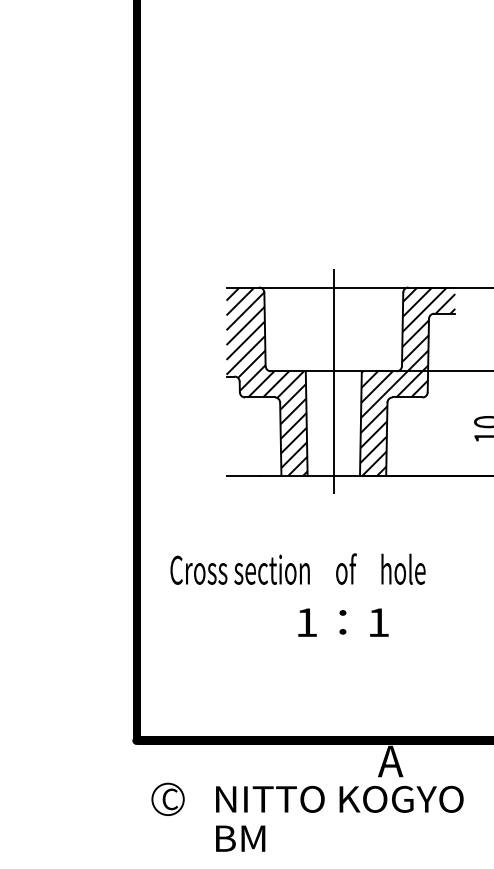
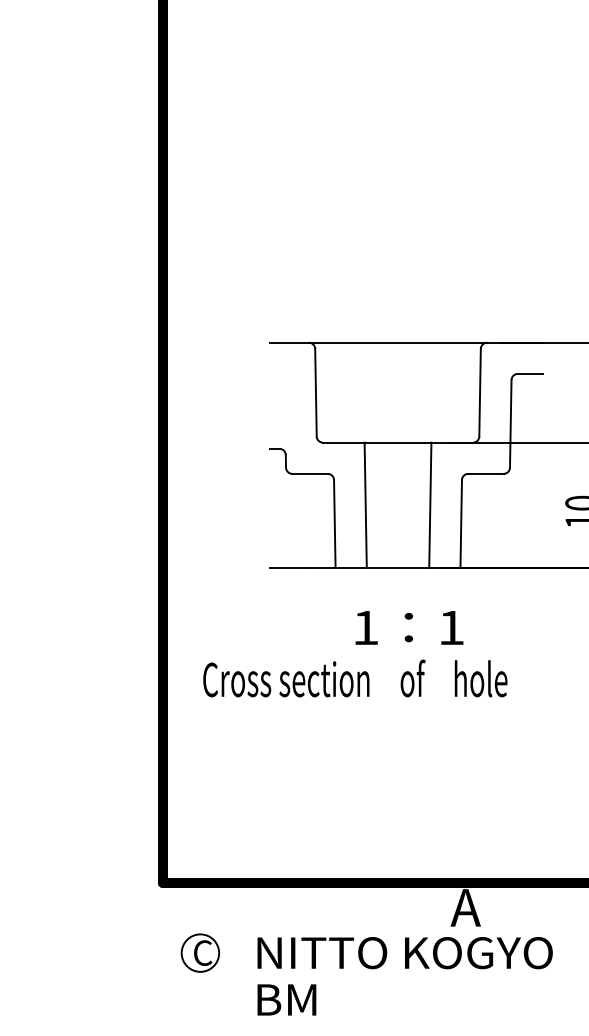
hatch: (266, 381) -> (317, 454), removed
line: (333, 381) -> (397, 454), removed
hatch: (407, 381) -> (485, 454), removed
text: (343, 622) -> (409, 627), moved

